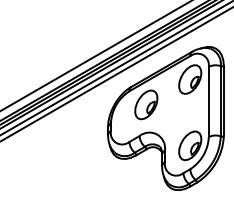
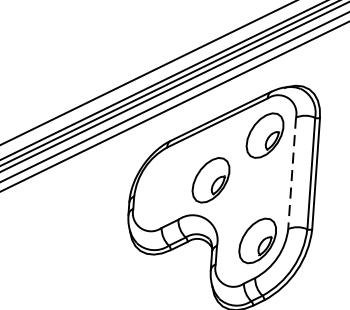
line: (208, 102) -> (291, 174), solid -> dashed
part: (146, 104) -> (211, 179), moved

